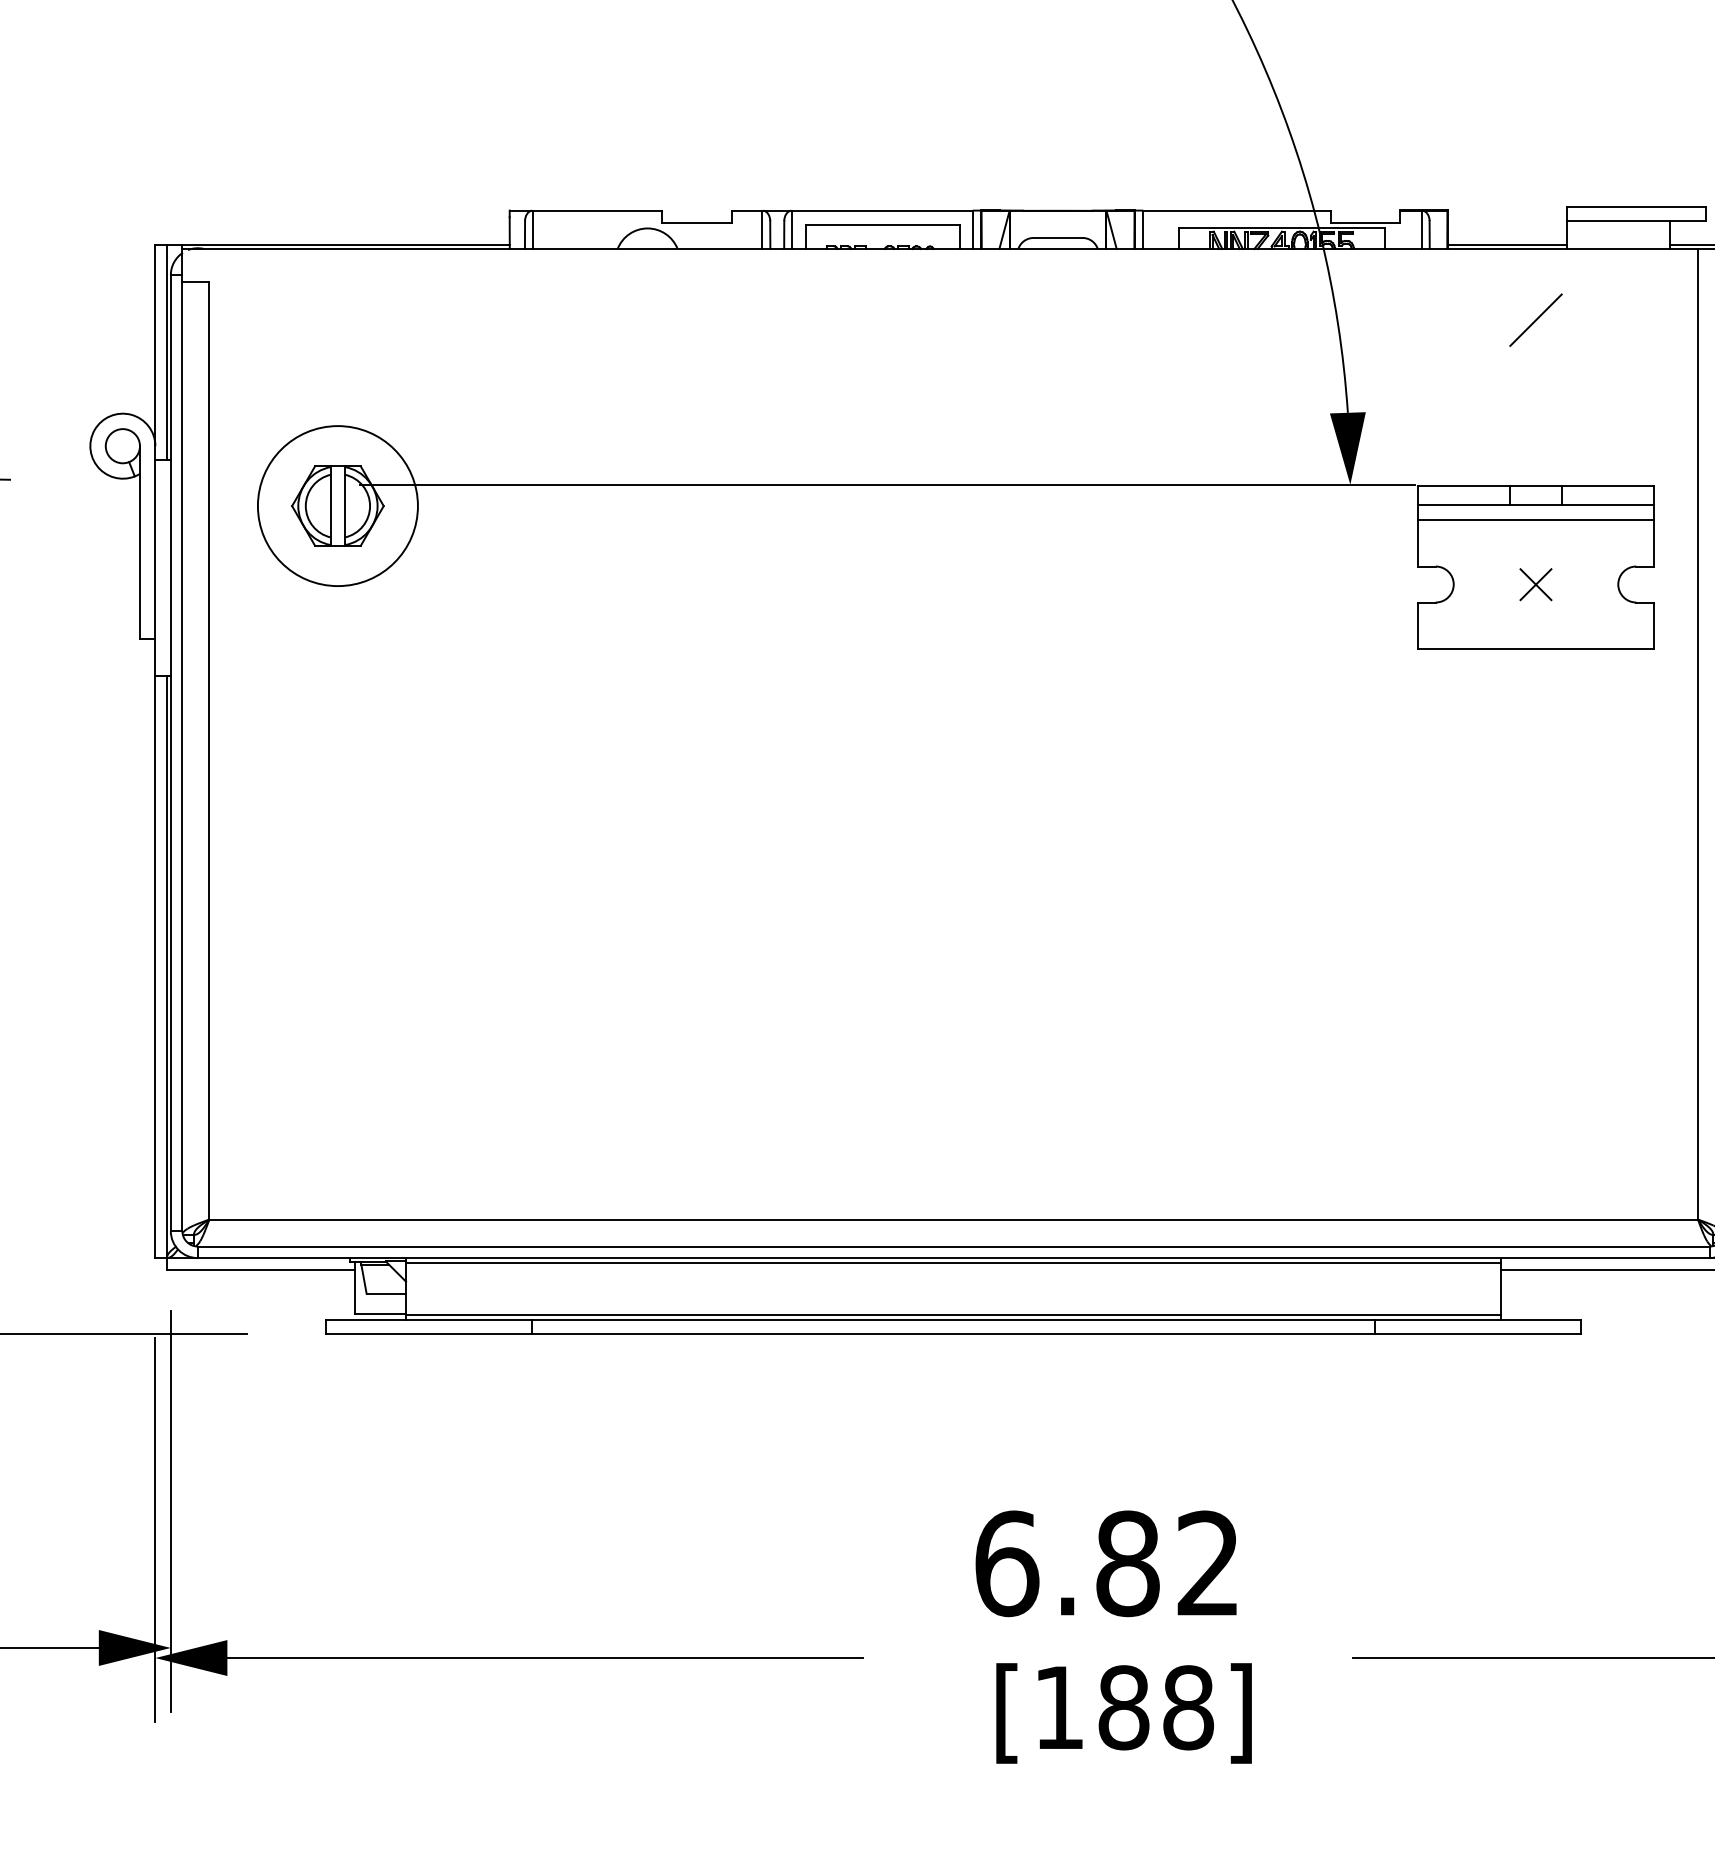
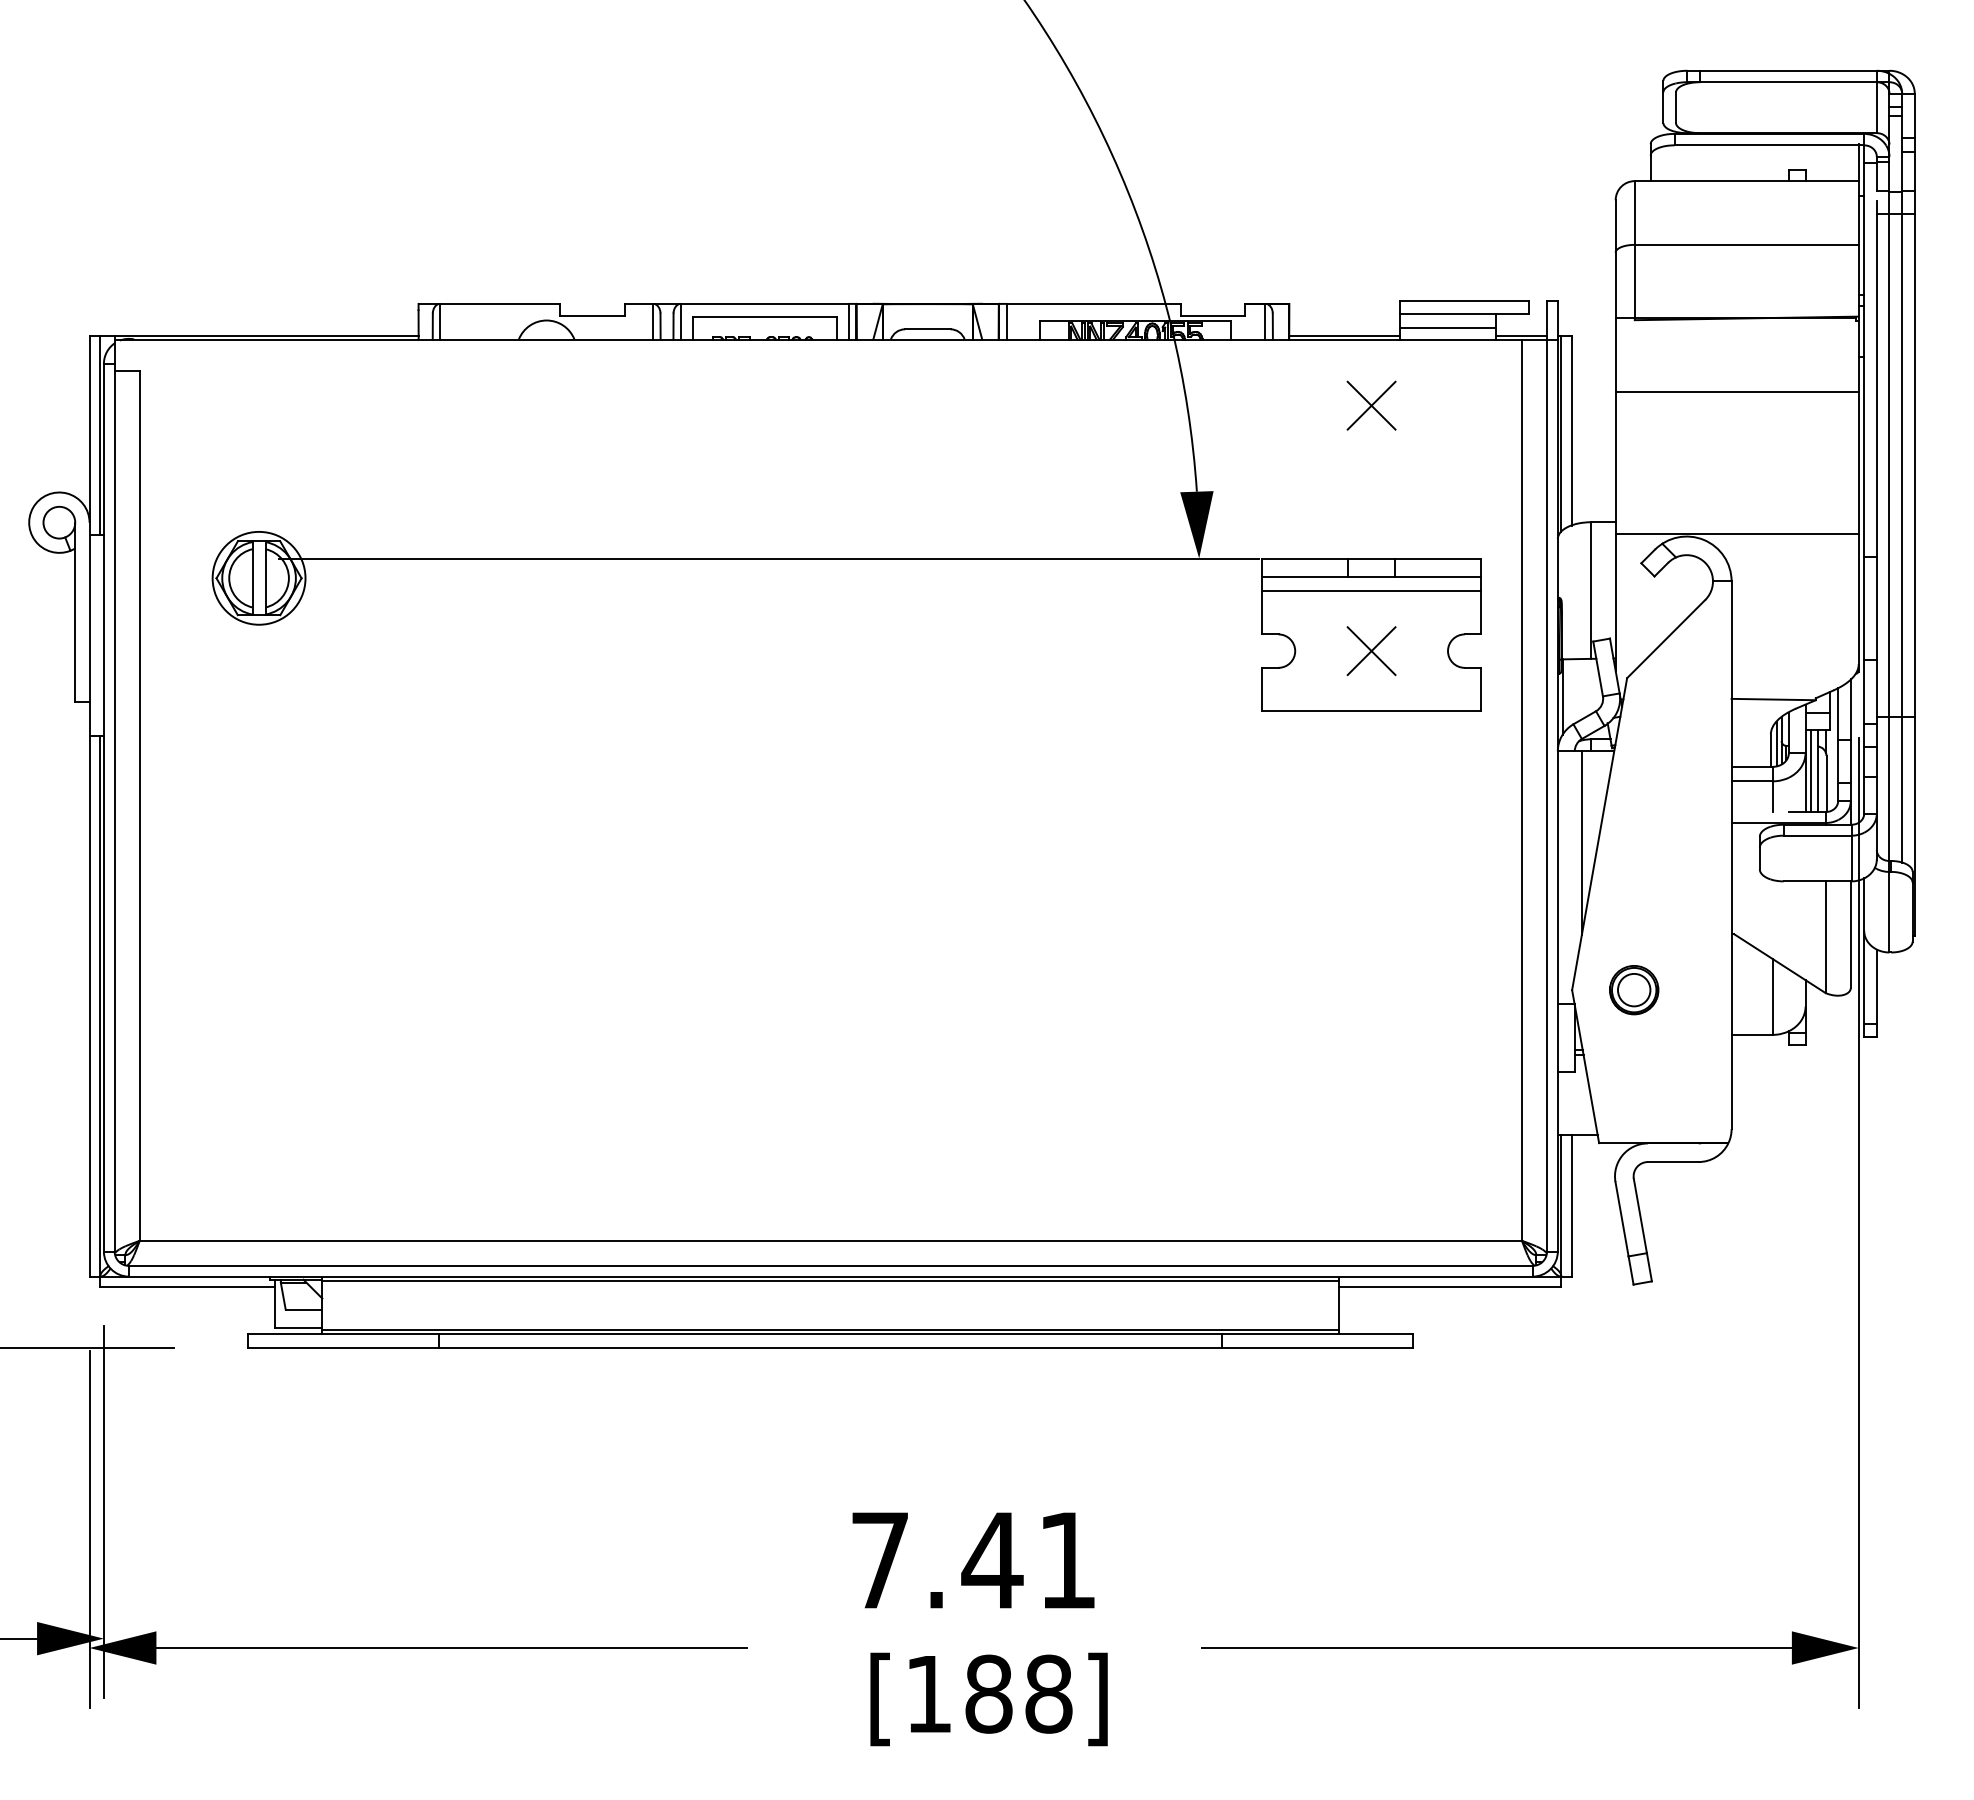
line: (1617, 237) -> (1447, 328), added
line: (1535, 319) -> (1371, 405), added
circle: (337, 505) -> (258, 577), size x0.62
part: (1535, 584) -> (1371, 651), size x1.67
text: (1106, 1563) -> (972, 1560), 6.82 -> 7.41

